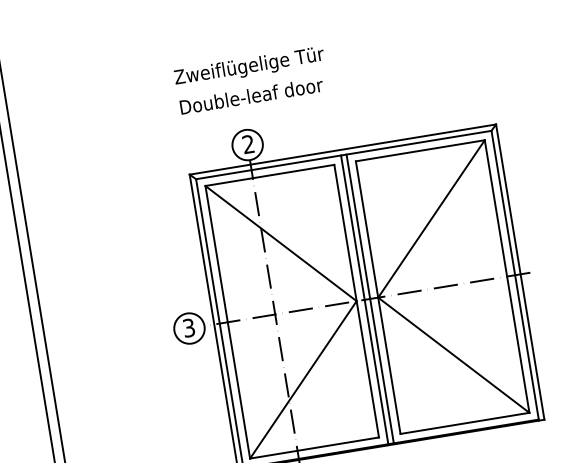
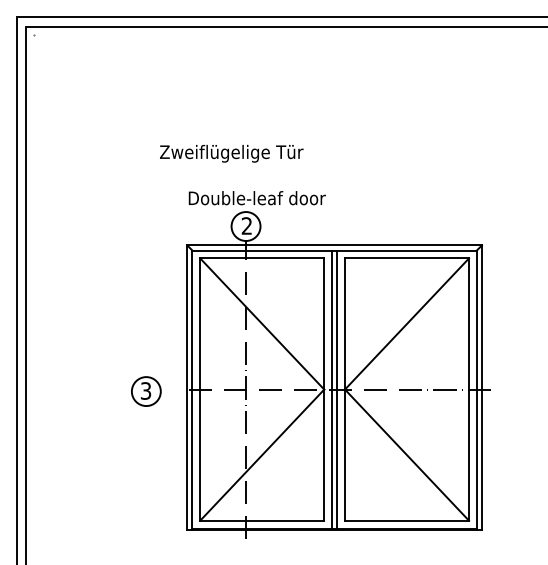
text: (249, 66) -> (231, 153), moved
text: (250, 96) -> (256, 198), moved
part: (189, 328) -> (146, 391), moved

